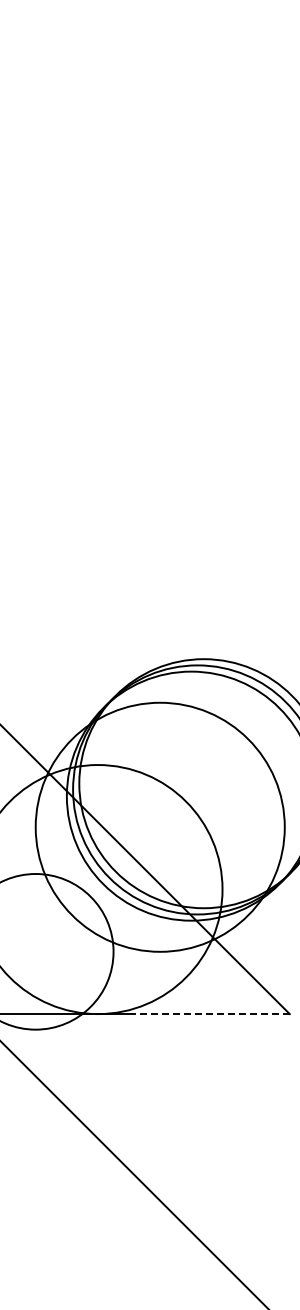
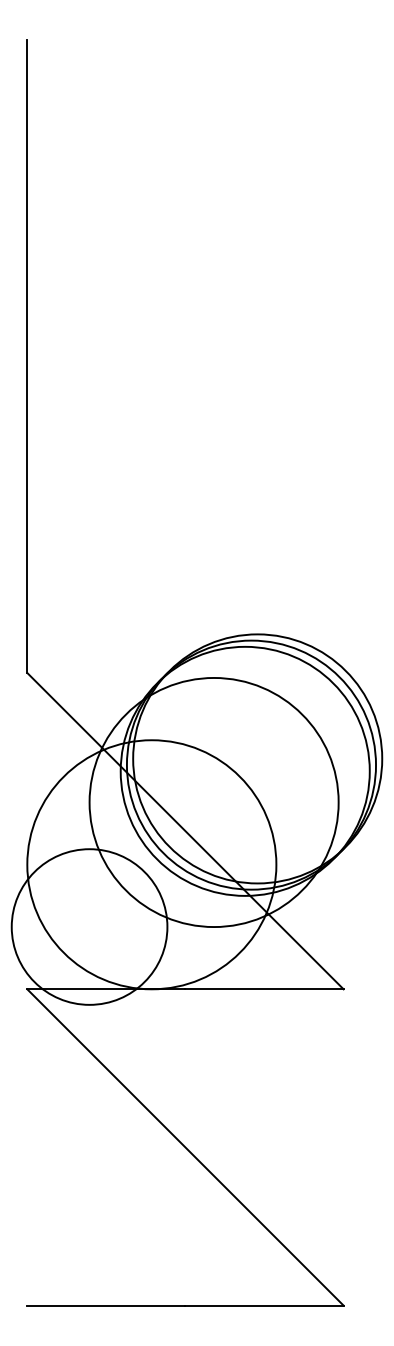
line: (210, 1014) -> (264, 989), dashed -> solid

